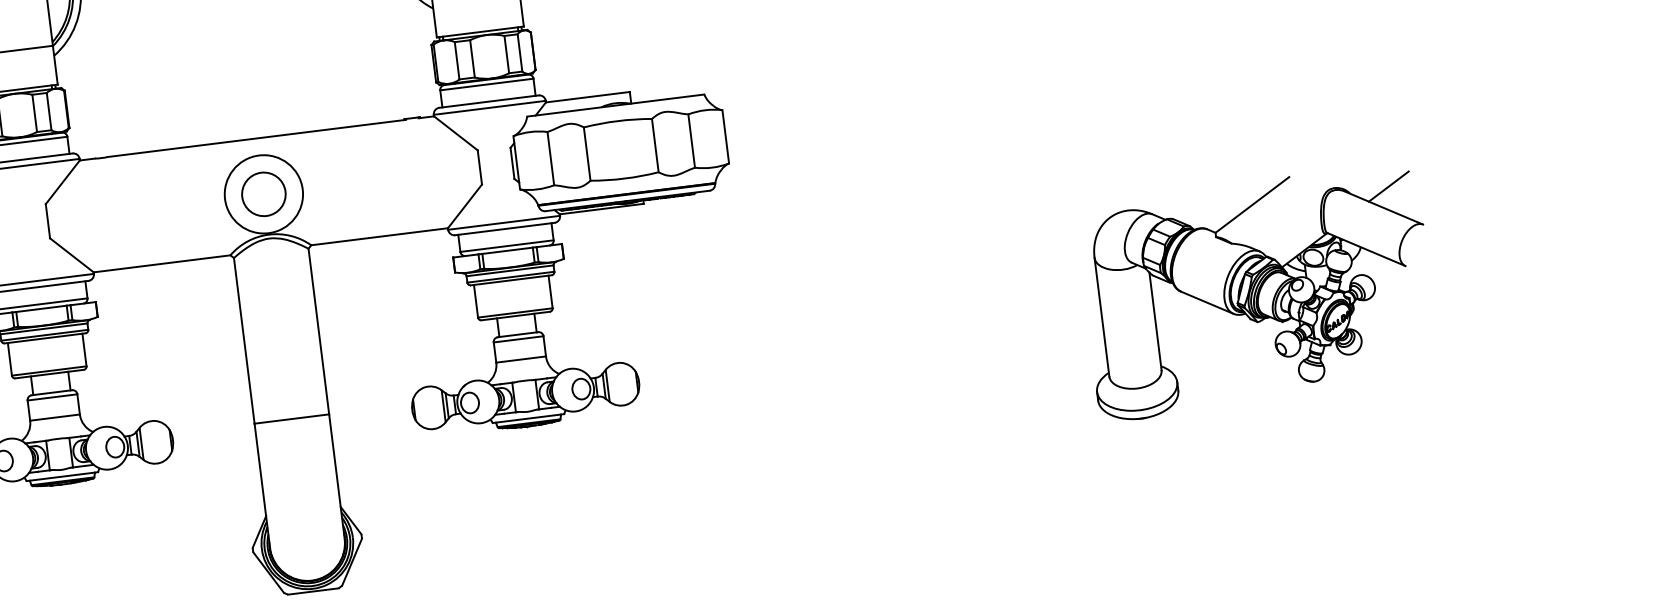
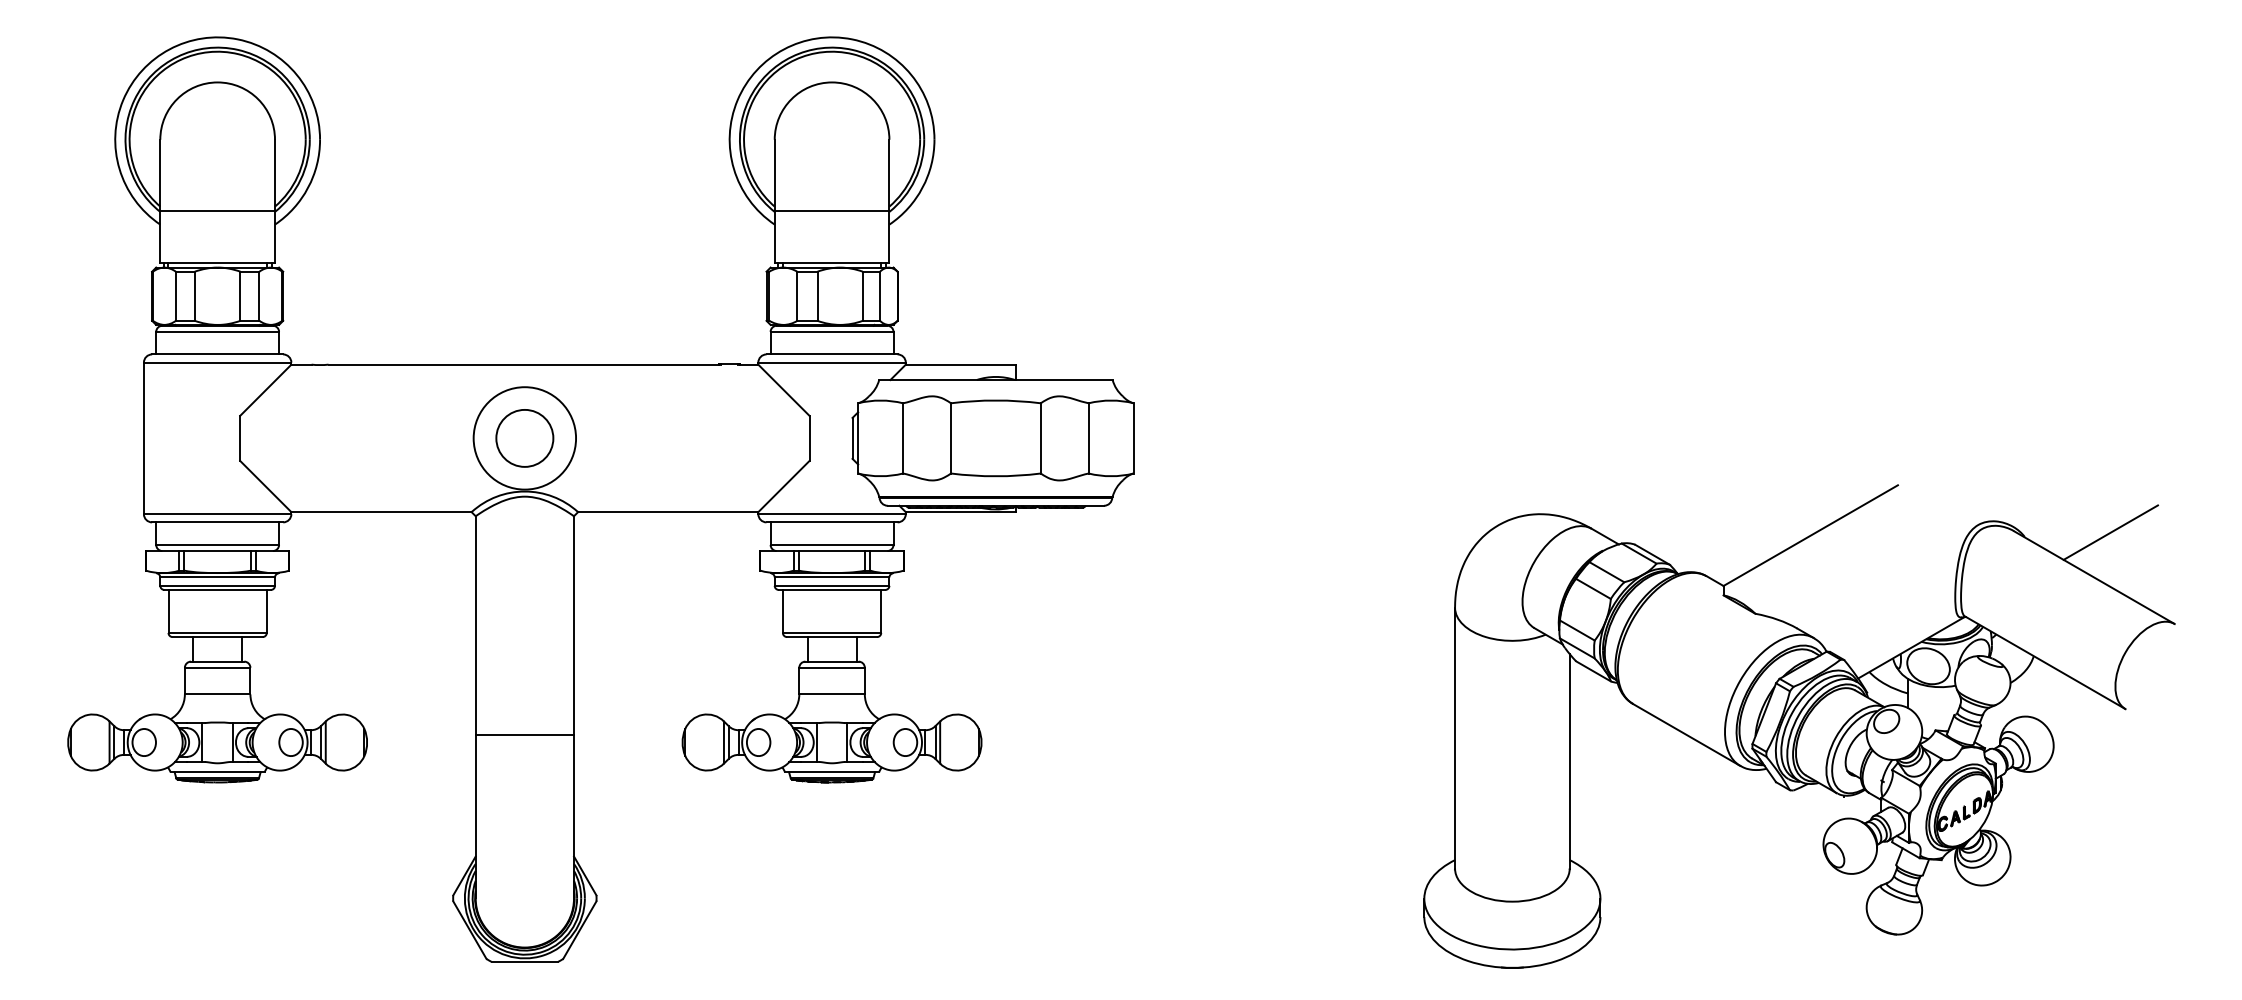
part: (1258, 292) -> (1799, 726), size x1.67

